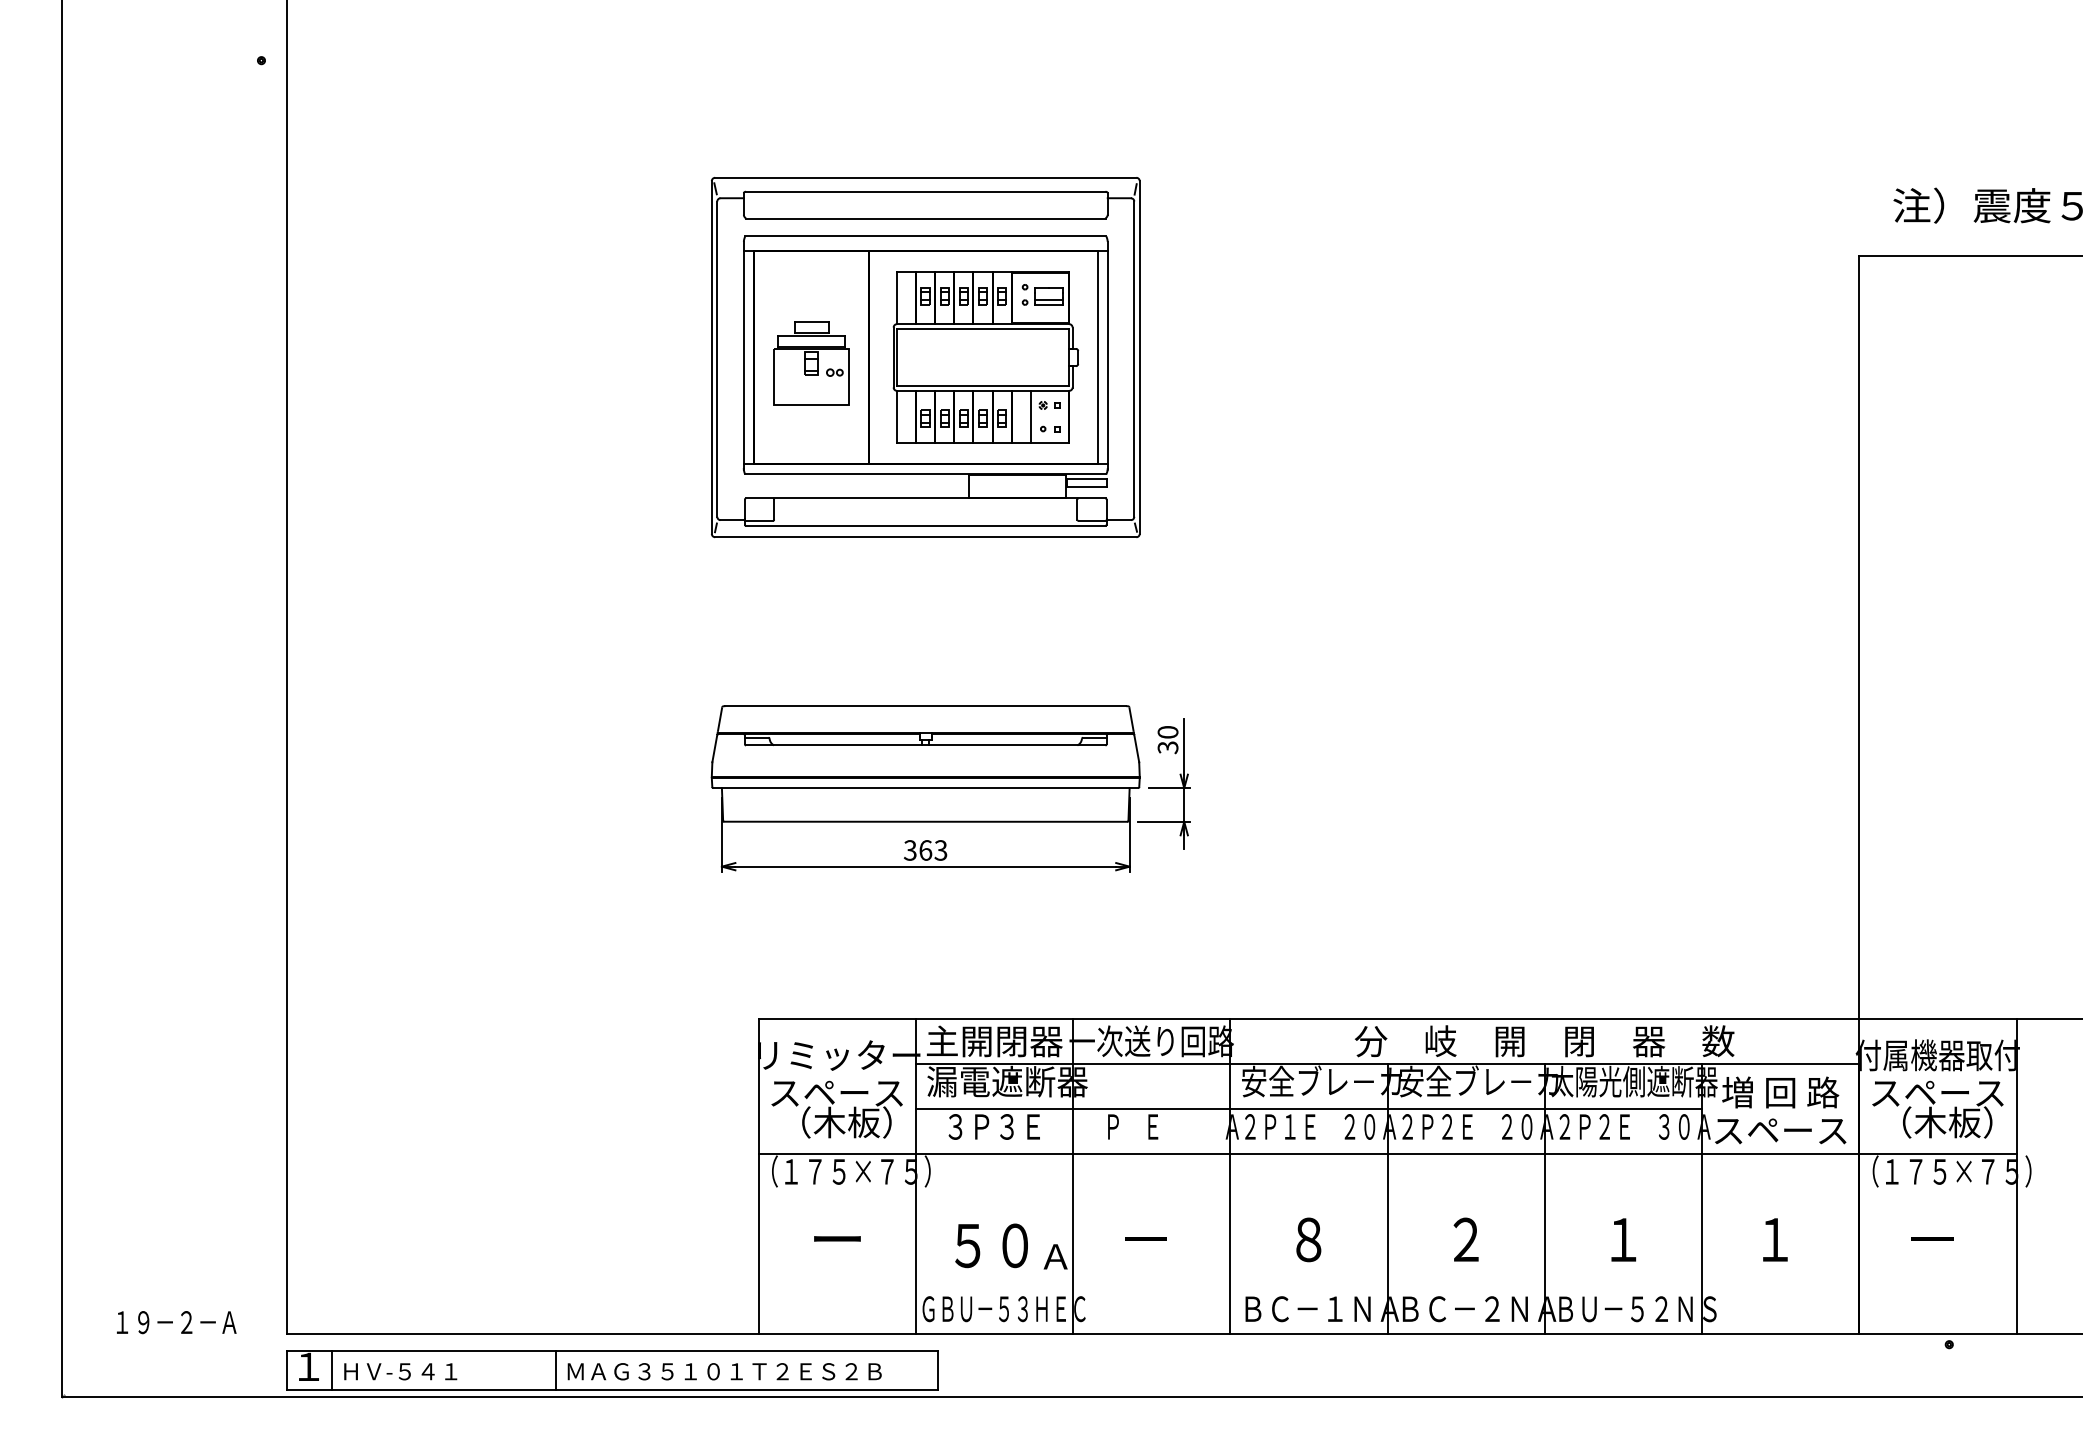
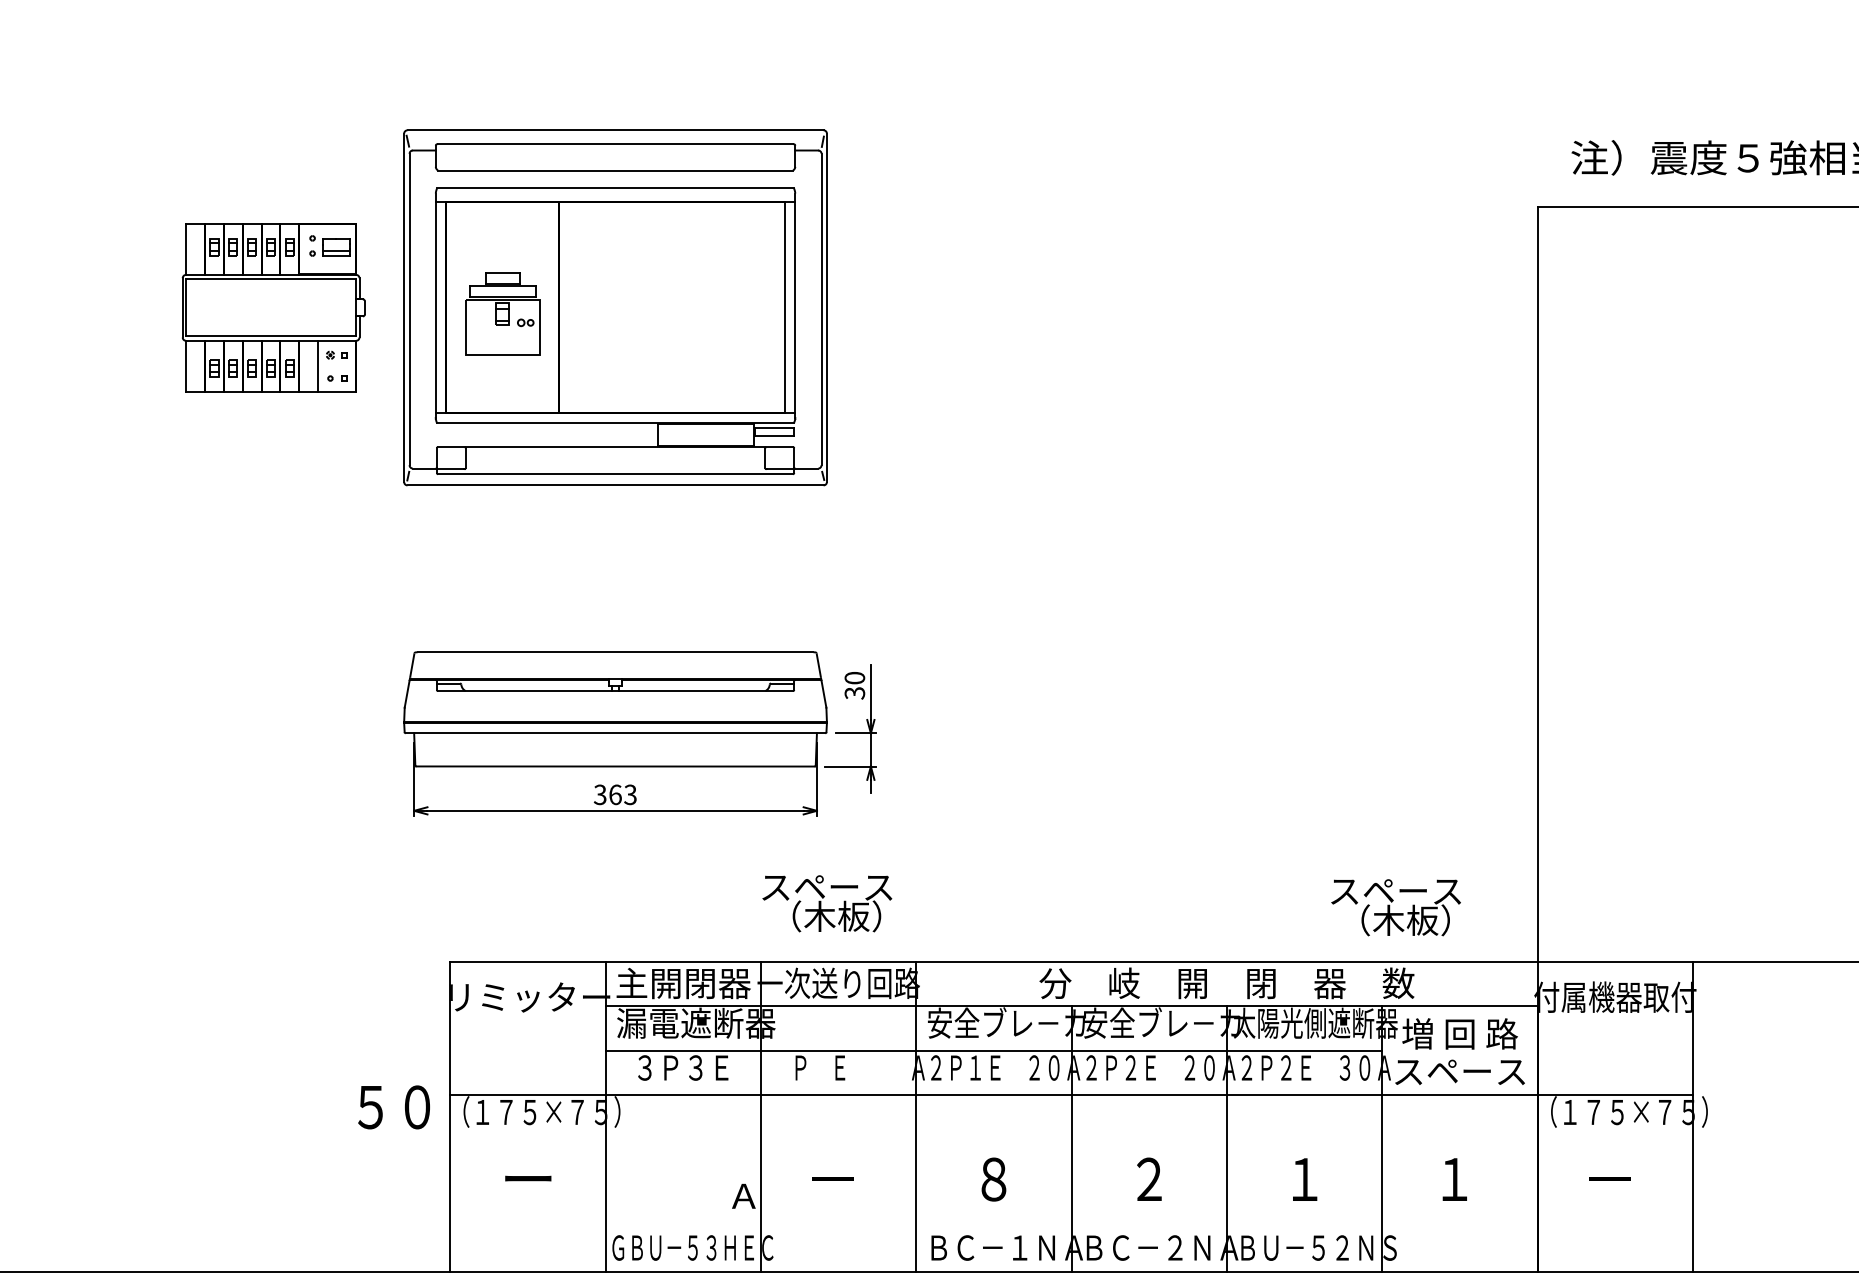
part: (985, 357) -> (273, 307), moved
text: (836, 1109) -> (826, 903), moved
text: (1937, 1109) -> (1395, 907), moved
text: (991, 1245) -> (393, 1107), moved

